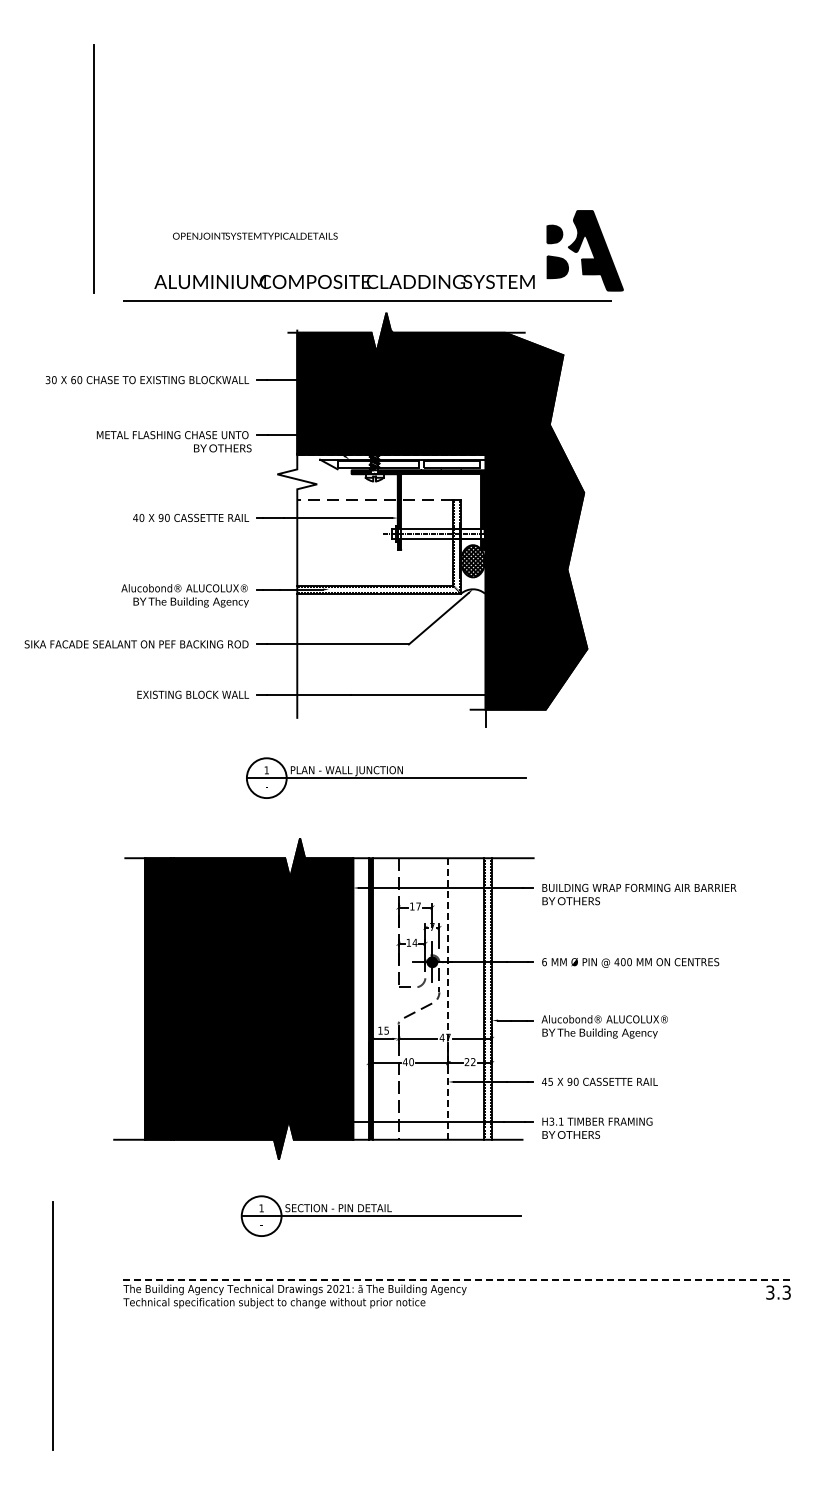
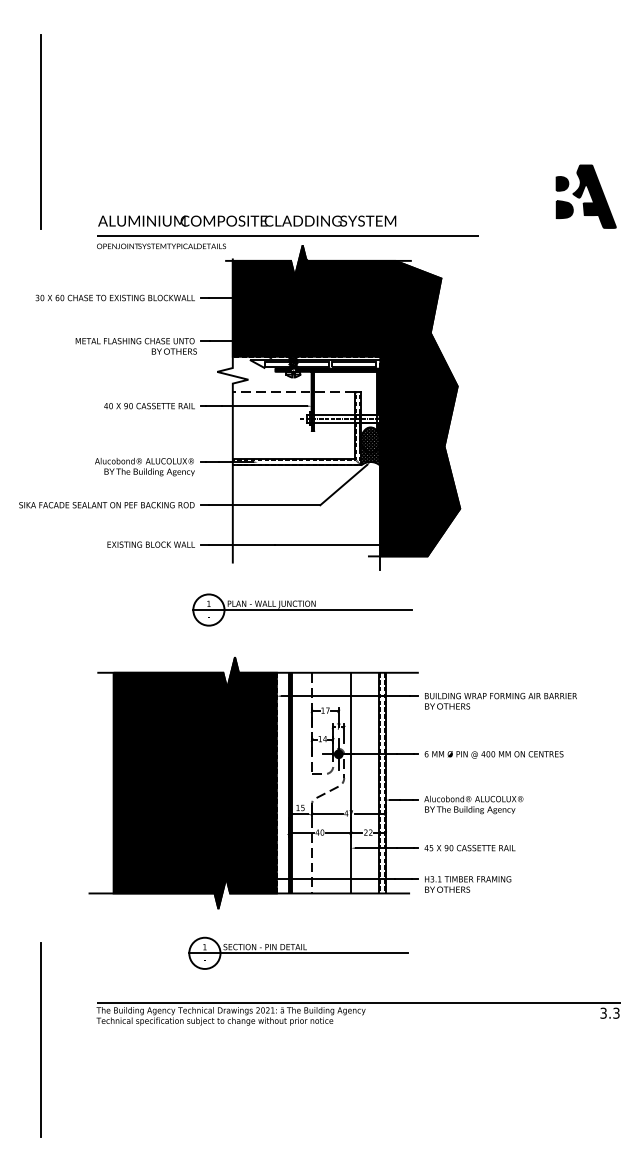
line: (93, 168) -> (40, 132), moved
text: (255, 235) -> (161, 245), moved
part: (584, 250) -> (585, 196), moved
text: (344, 281) -> (247, 220), moved
hatch: (473, 576) -> (370, 451), added
line: (448, 998) -> (351, 782), dashed -> solid
line: (458, 1280) -> (359, 1003), dashed -> solid

